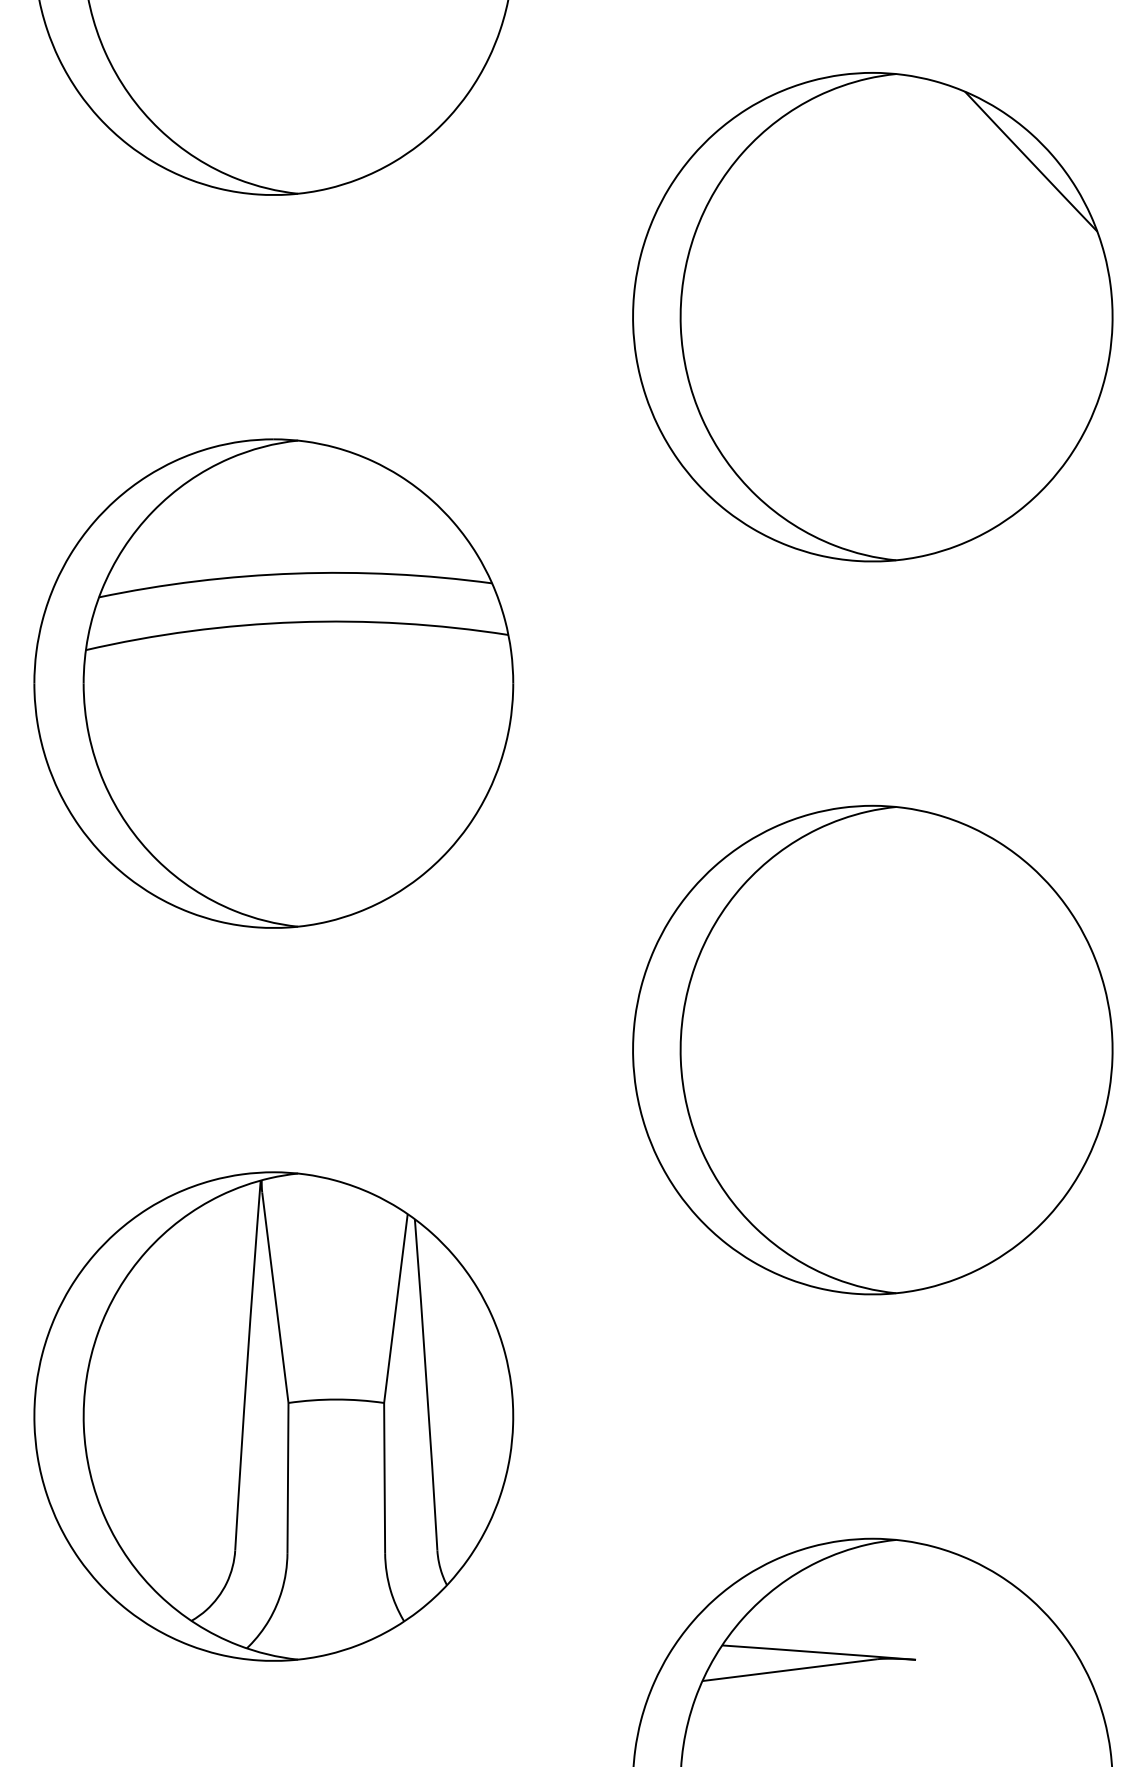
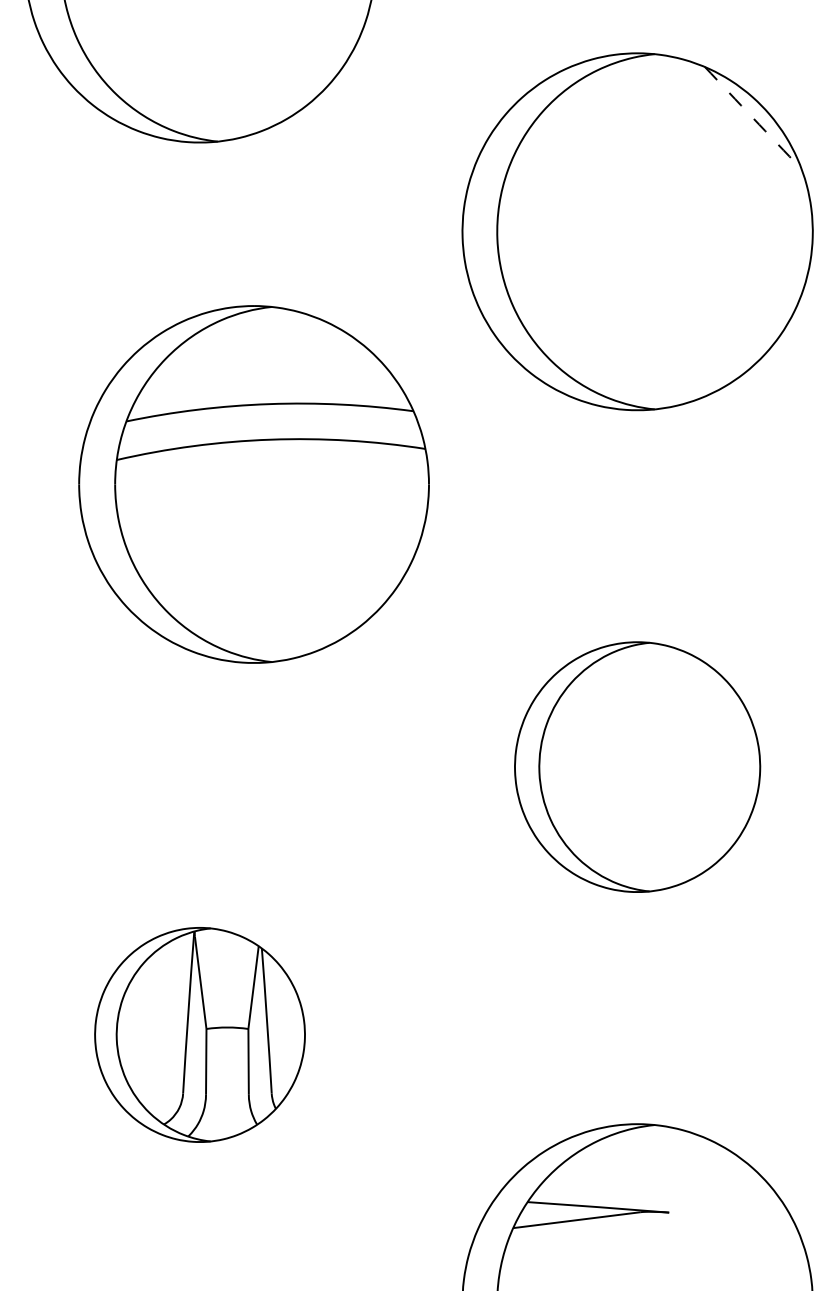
arc: (1031, 162) -> (753, 118), solid -> dashed
part: (273, 683) -> (253, 484), moved
part: (872, 1049) -> (637, 766), size x0.7
part: (273, 1416) -> (199, 1034), size x0.6

